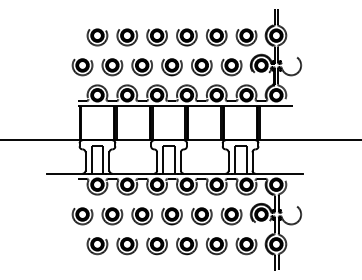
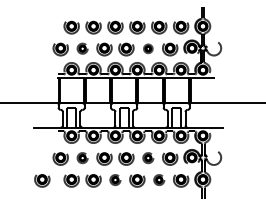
part: (112, 67) -> (82, 49), size x0.7
part: (201, 67) -> (148, 49), size x0.6
part: (112, 216) -> (82, 159), size x0.7
part: (201, 216) -> (148, 159), size x0.7
part: (57, 246) -> (42, 181), added
part: (156, 246) -> (115, 181), size x0.7
part: (216, 246) -> (159, 181), size x0.7

